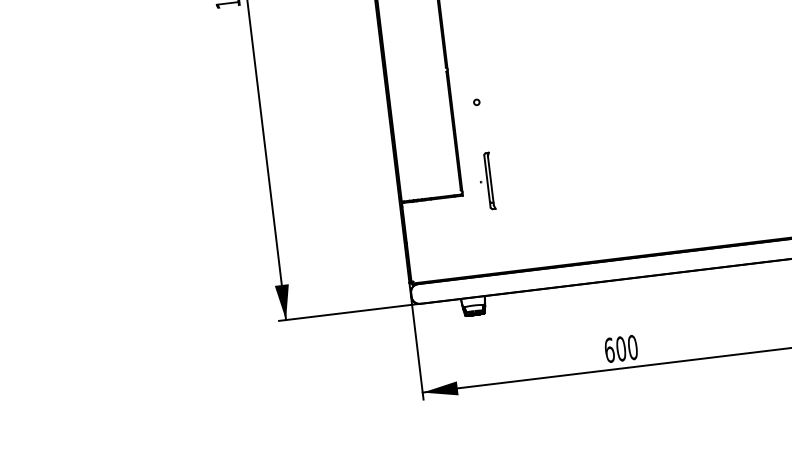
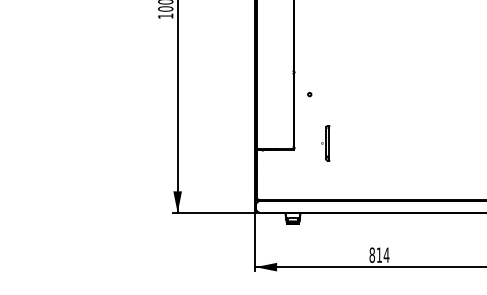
part: (485, 181) -> (325, 143), moved
text: (621, 347) -> (379, 254), 600 -> 814

